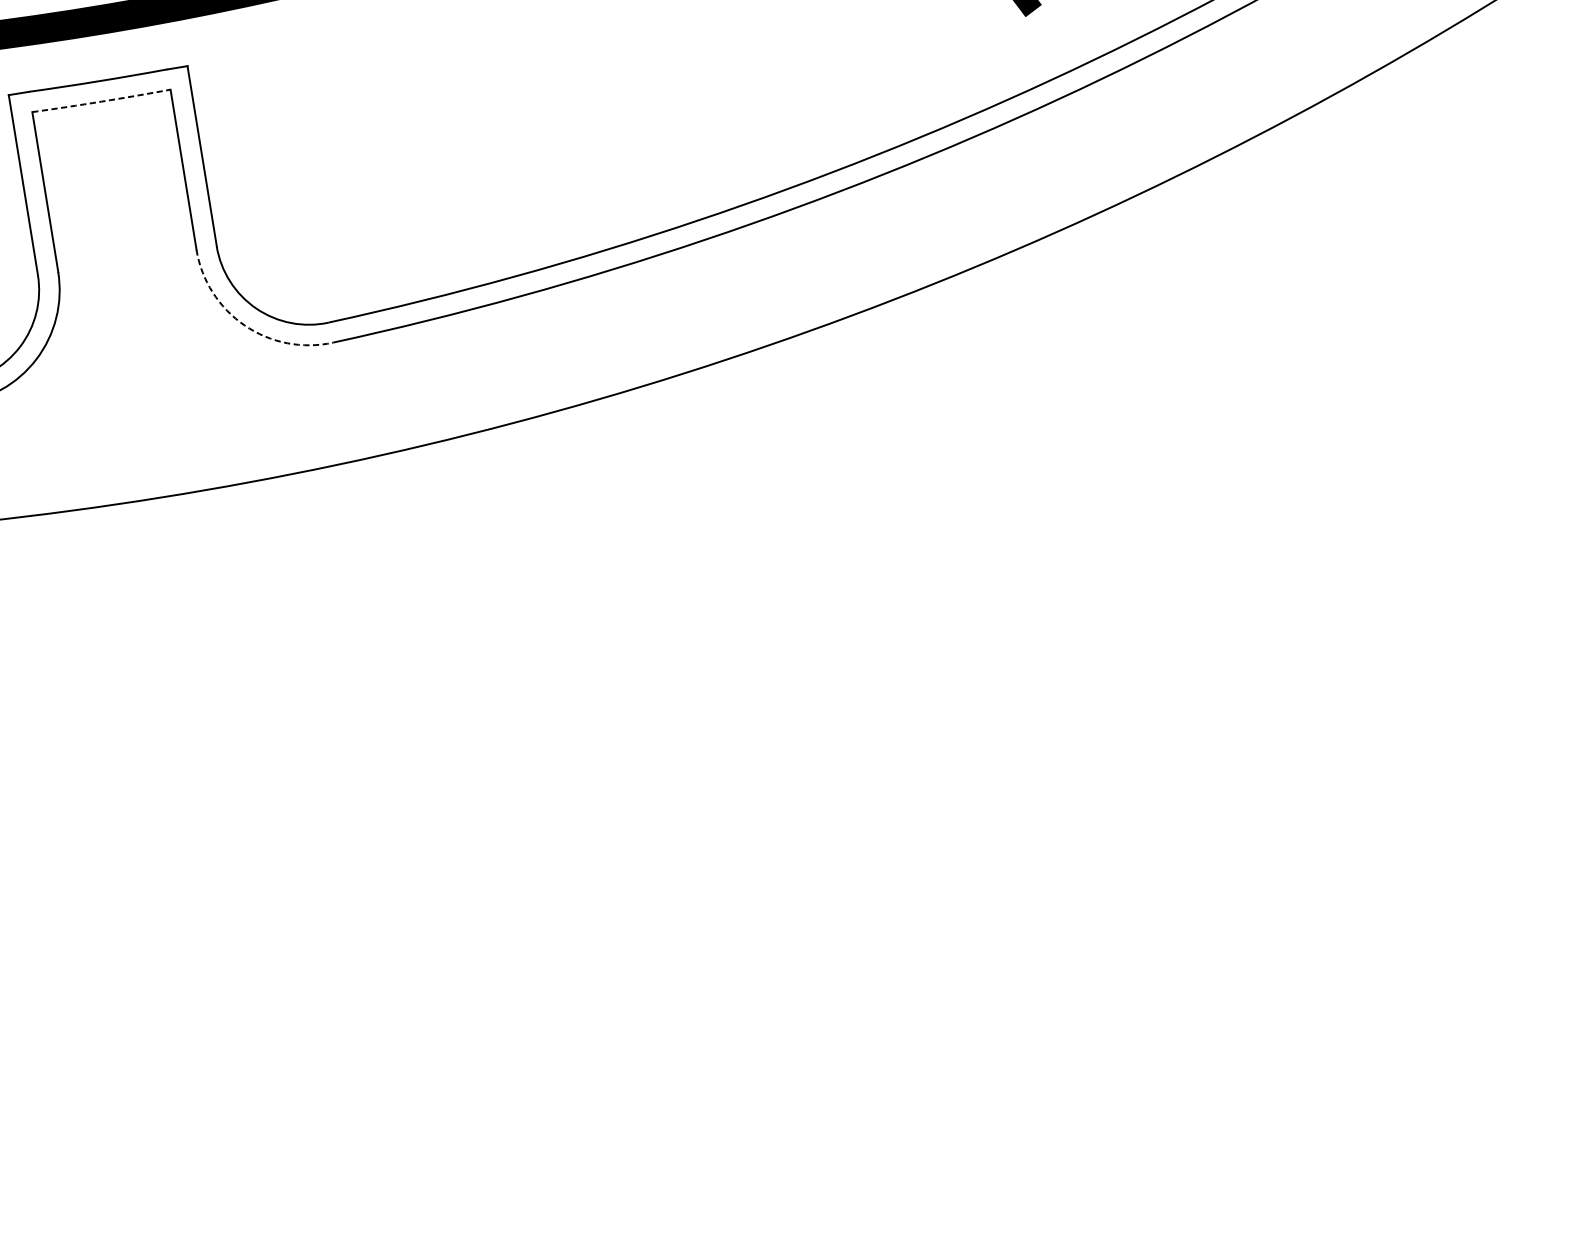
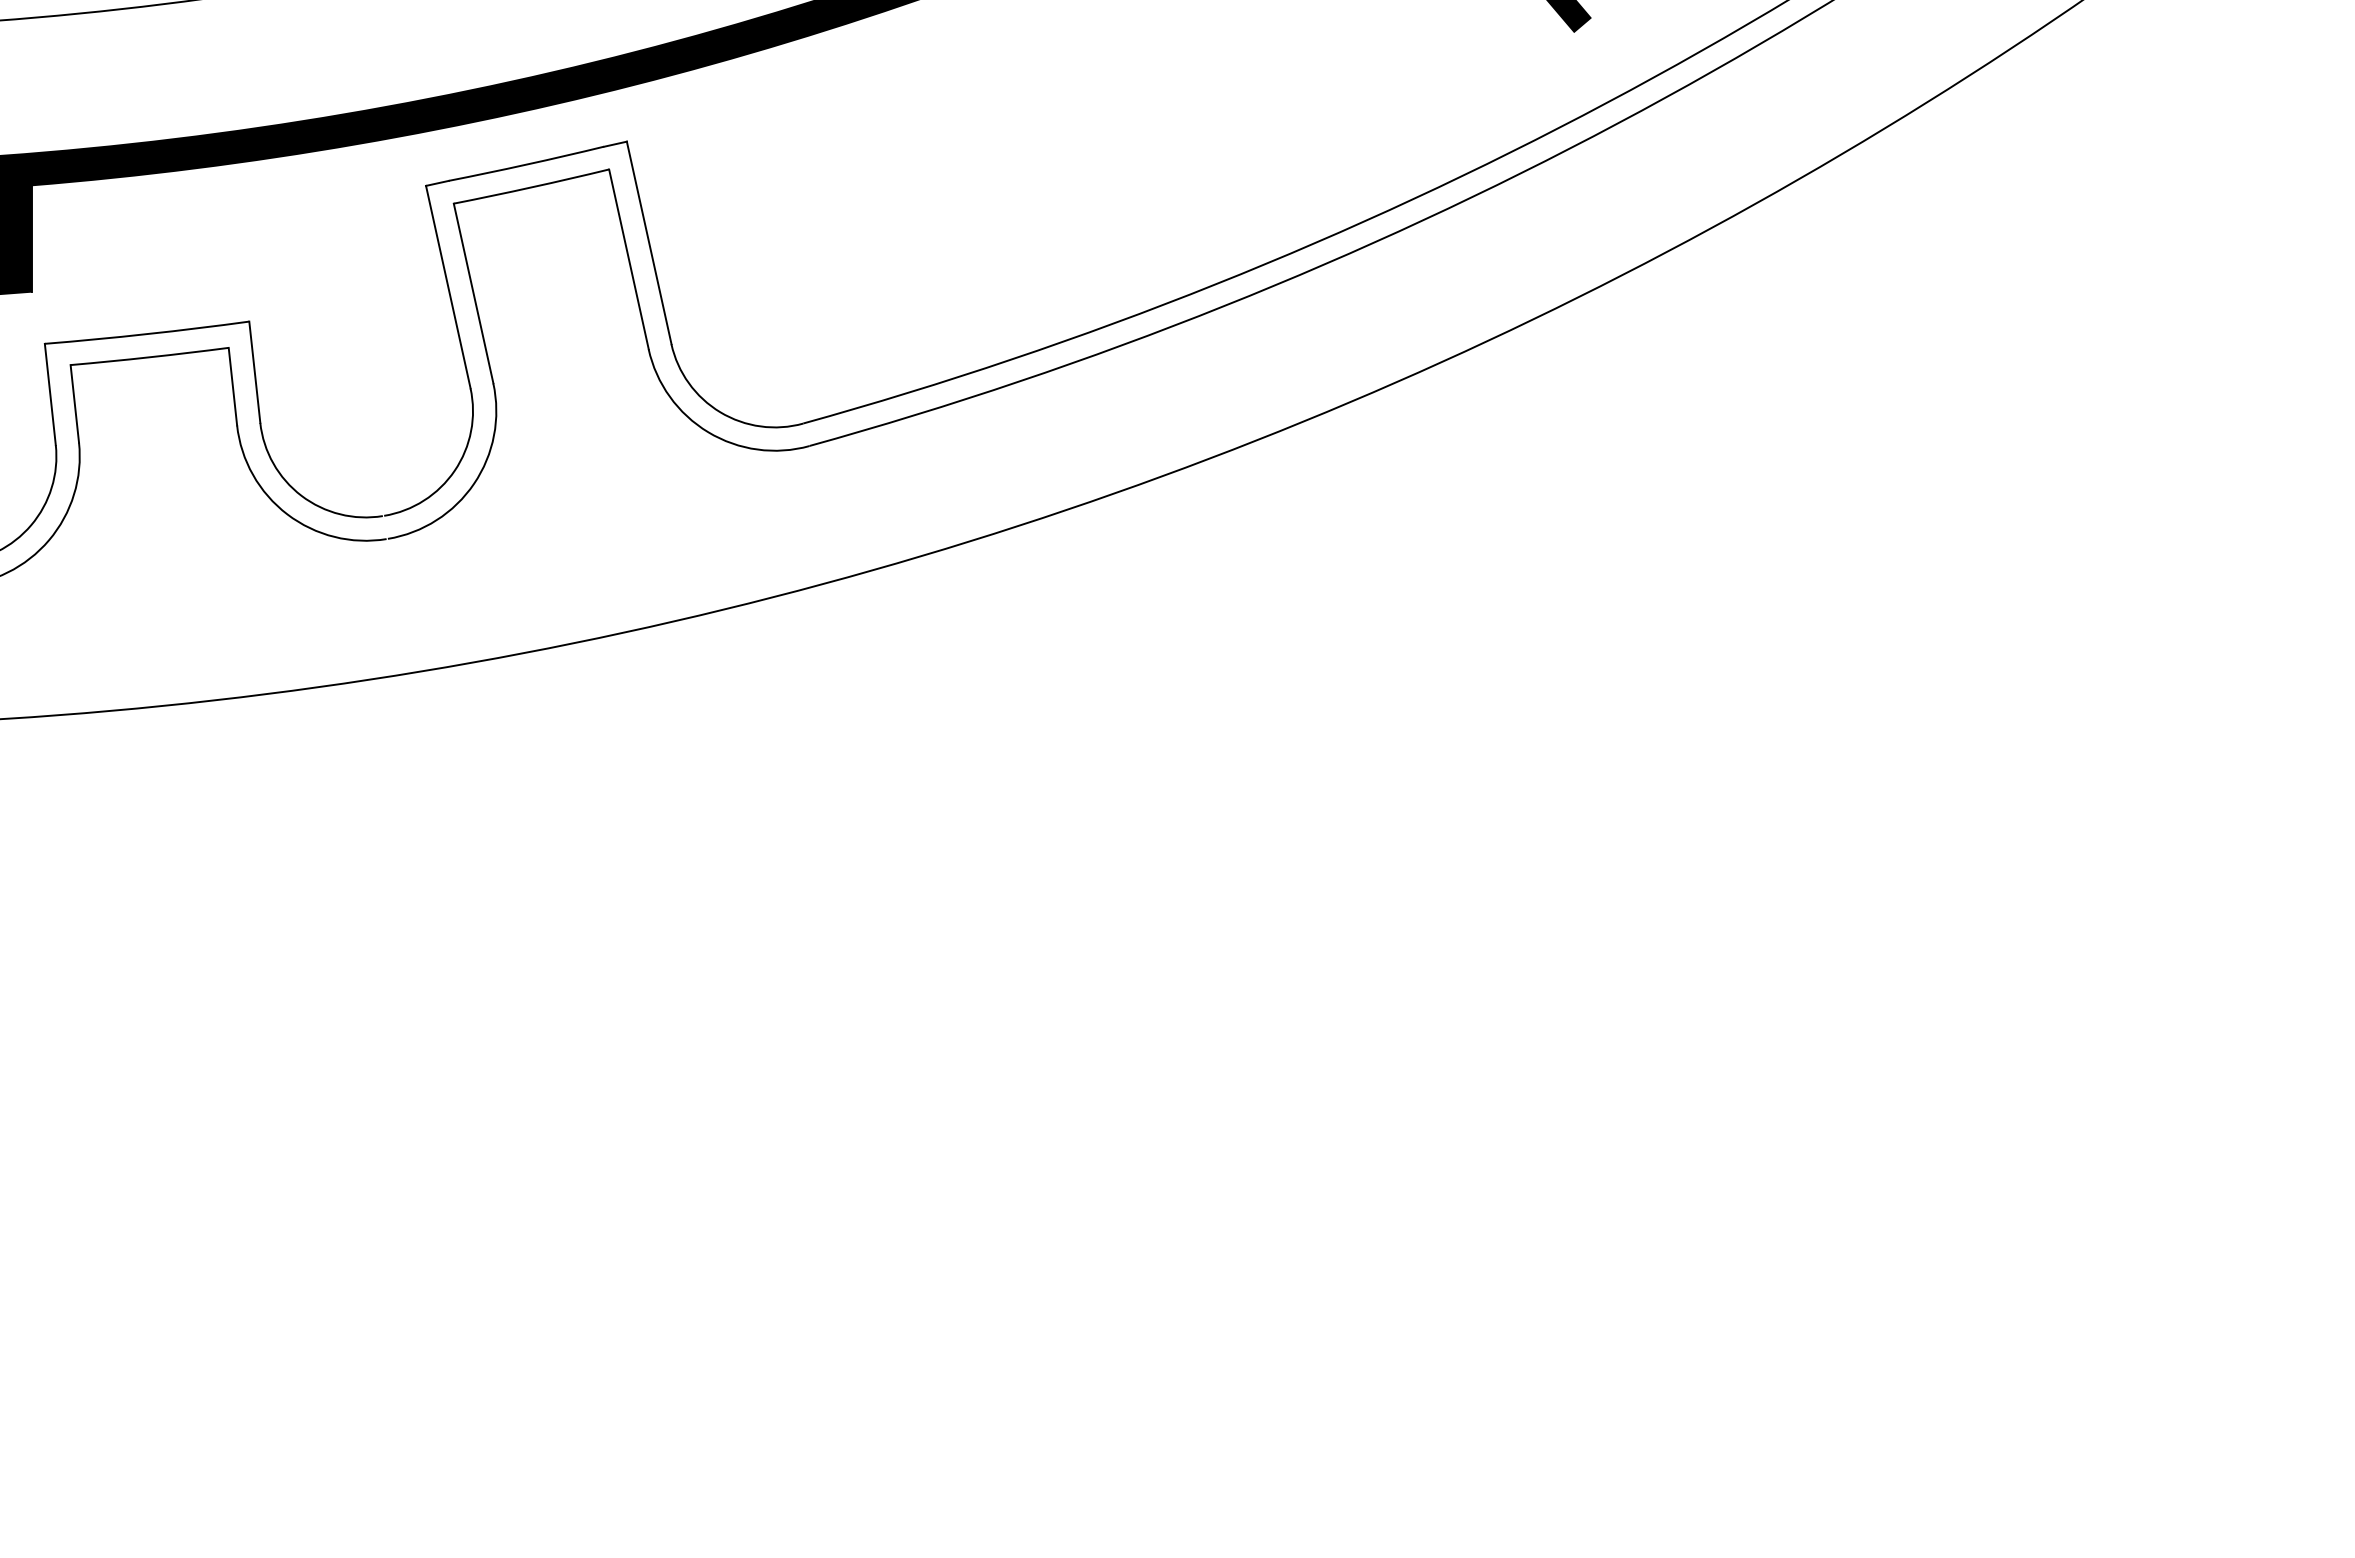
arc: (101, 101) -> (531, 187), dashed -> solid
arc: (244, 325) -> (708, 432), dashed -> solid

